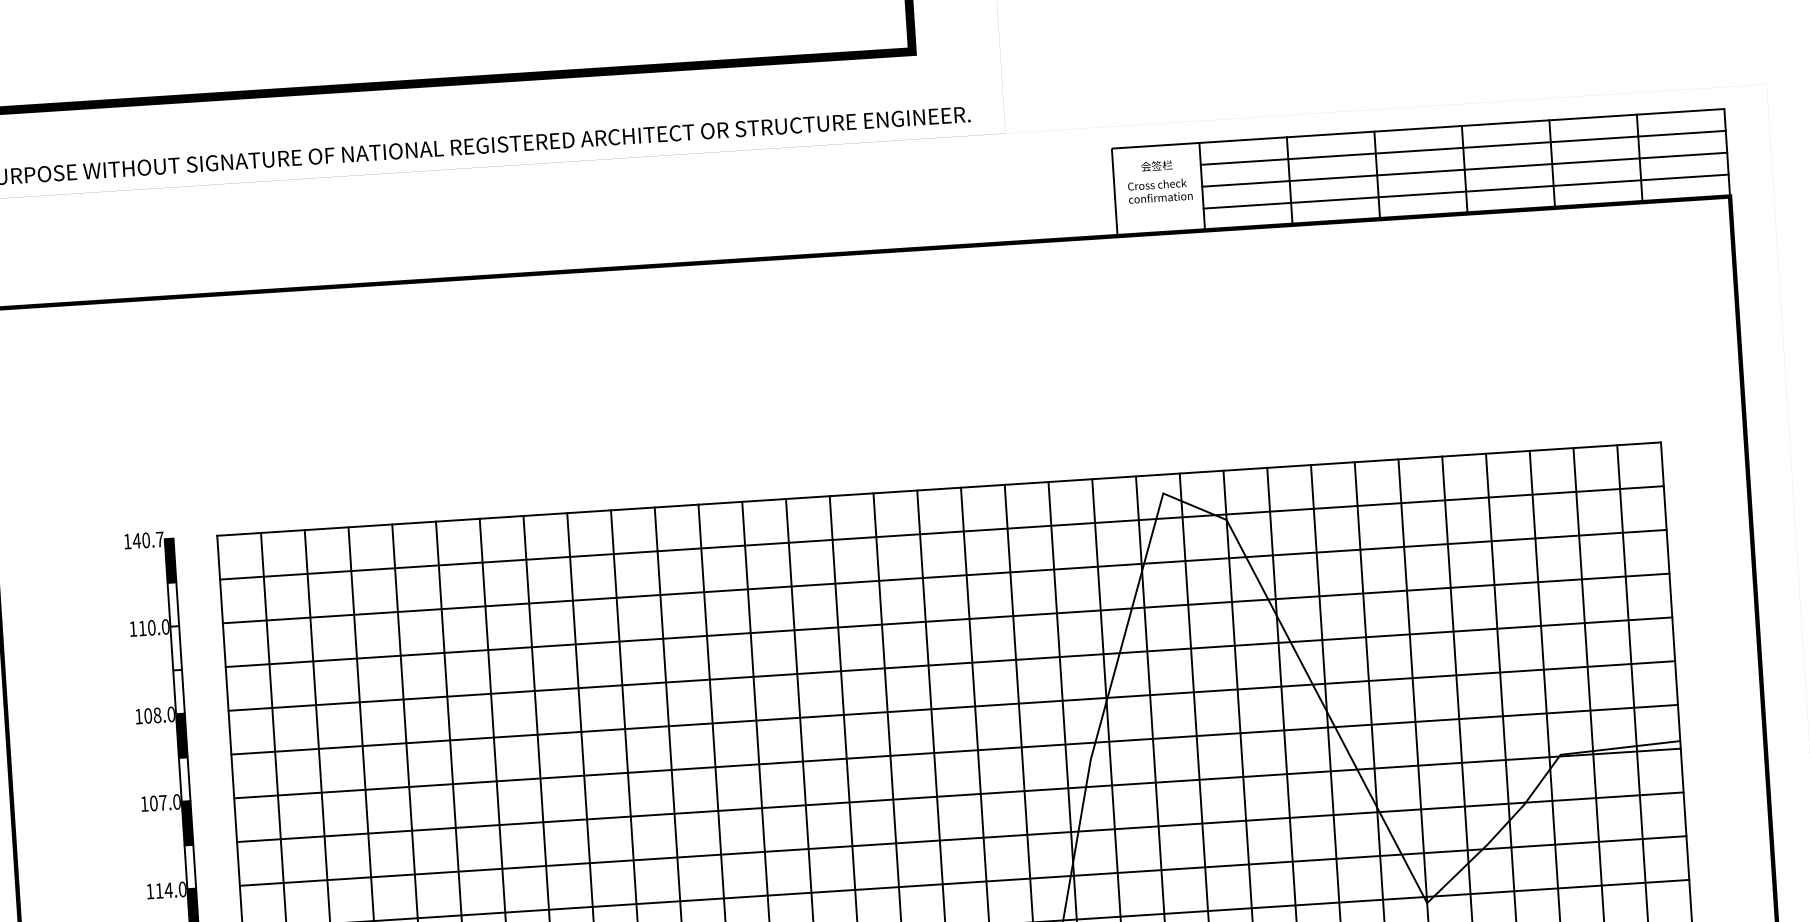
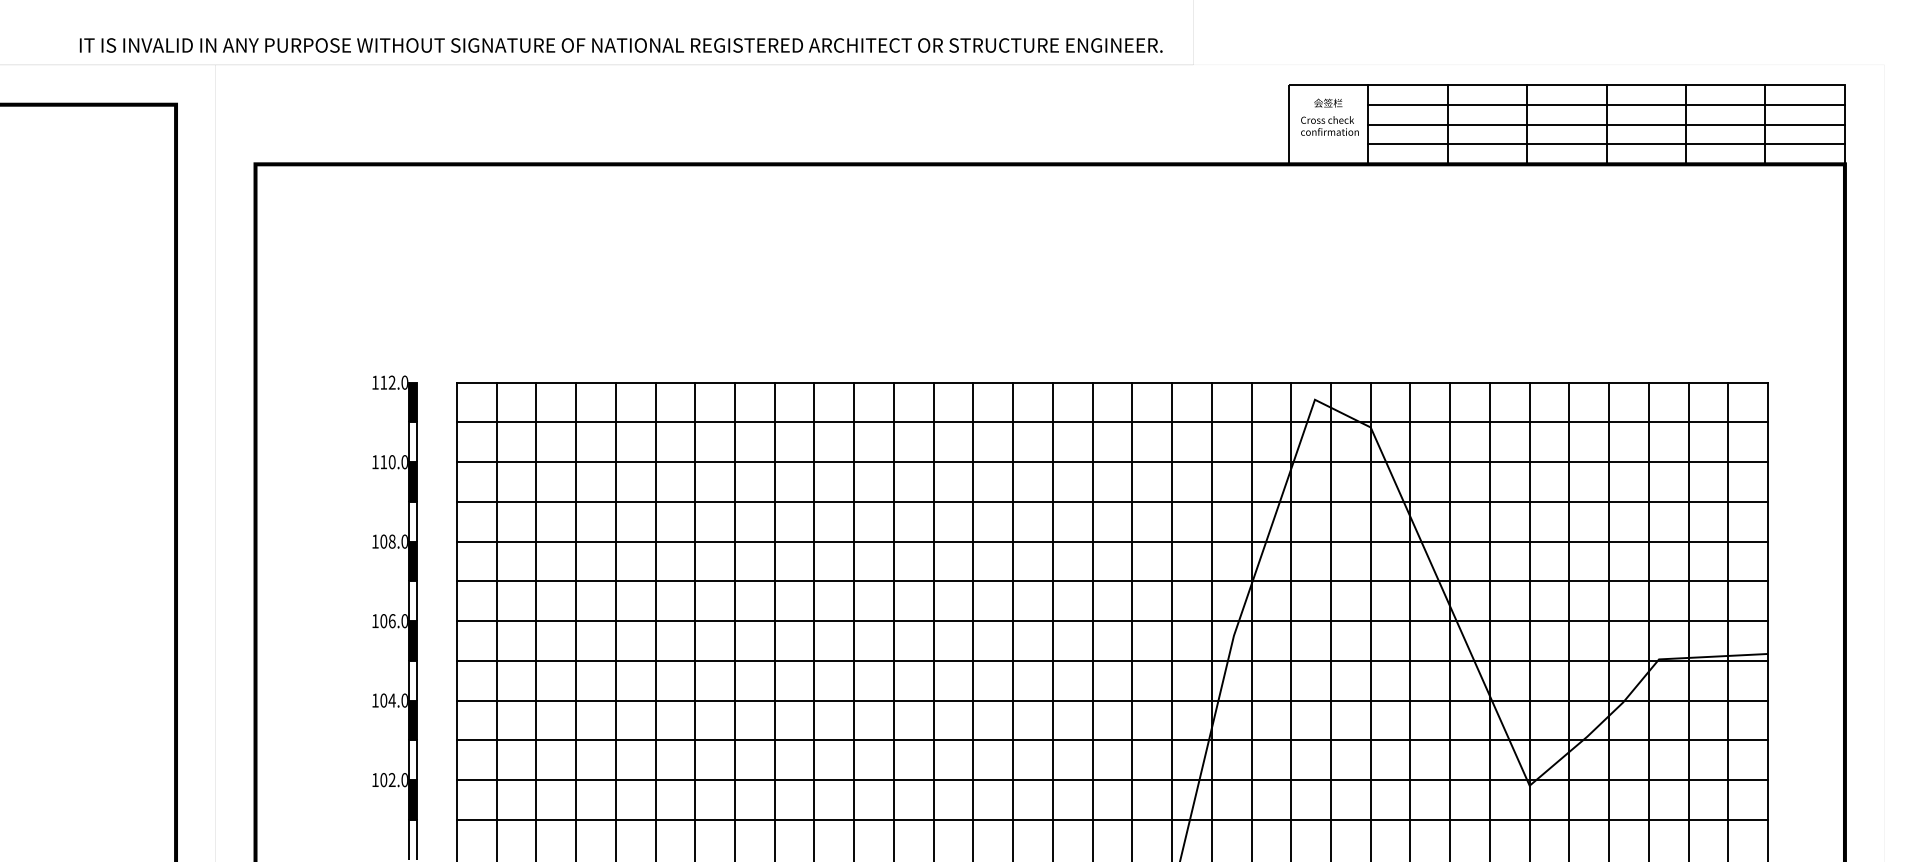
text: (148, 539) -> (394, 382), 140.7 -> 112.0
fill: (176, 647) -> (413, 481), added
text: (162, 803) -> (391, 621), 107.0 -> 106.0
text: (159, 890) -> (383, 700), 114.0 -> 104.0

